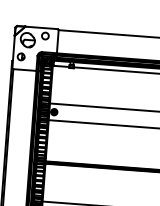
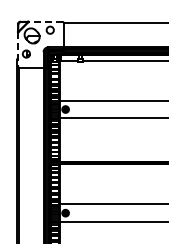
line: (41, 27) -> (45, 21), solid -> dashed
line: (13, 52) -> (18, 49), solid -> dashed

